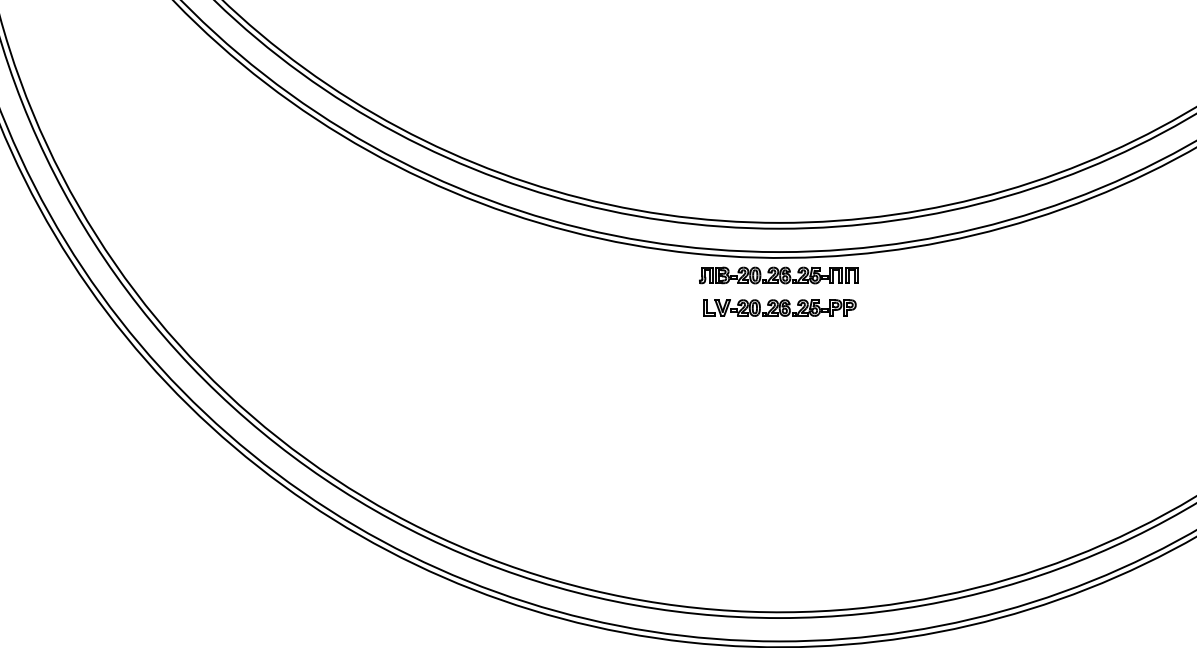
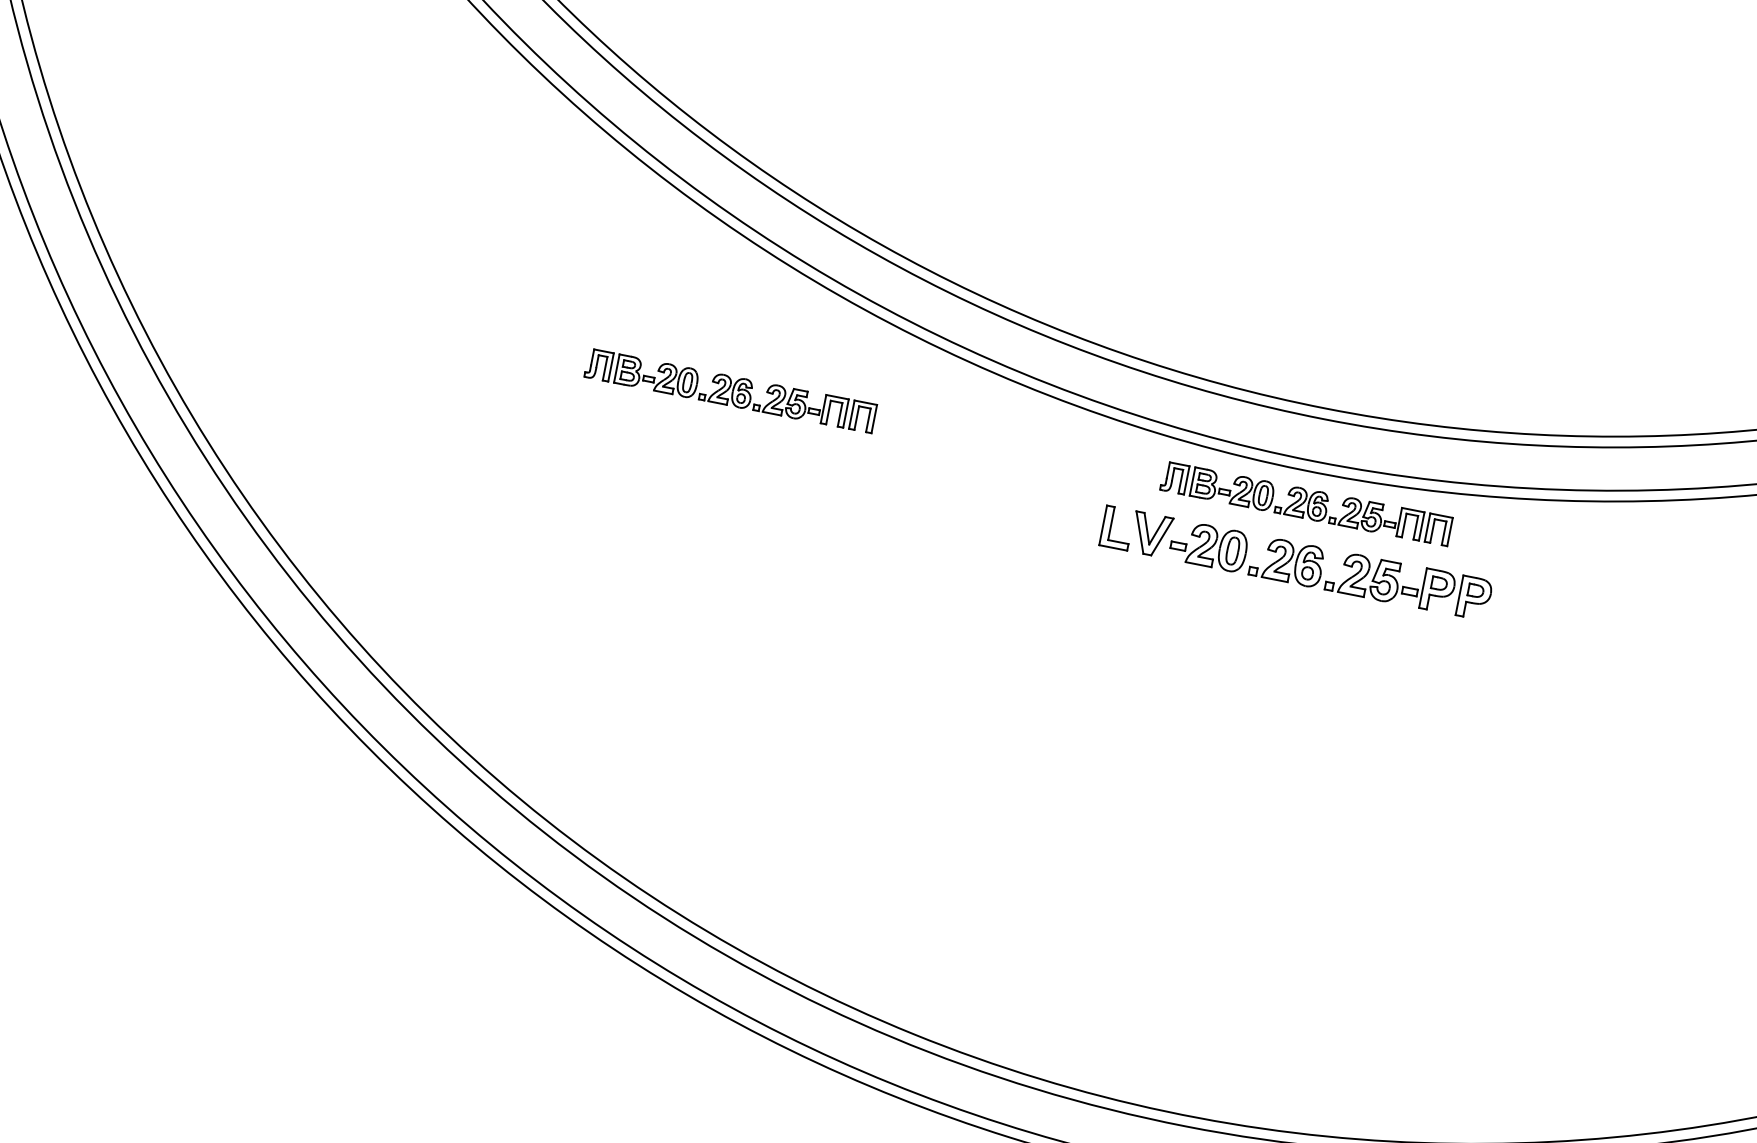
part: (461, 275) -> (729, 390), added
part: (779, 307) -> (1296, 562), size x1.4

